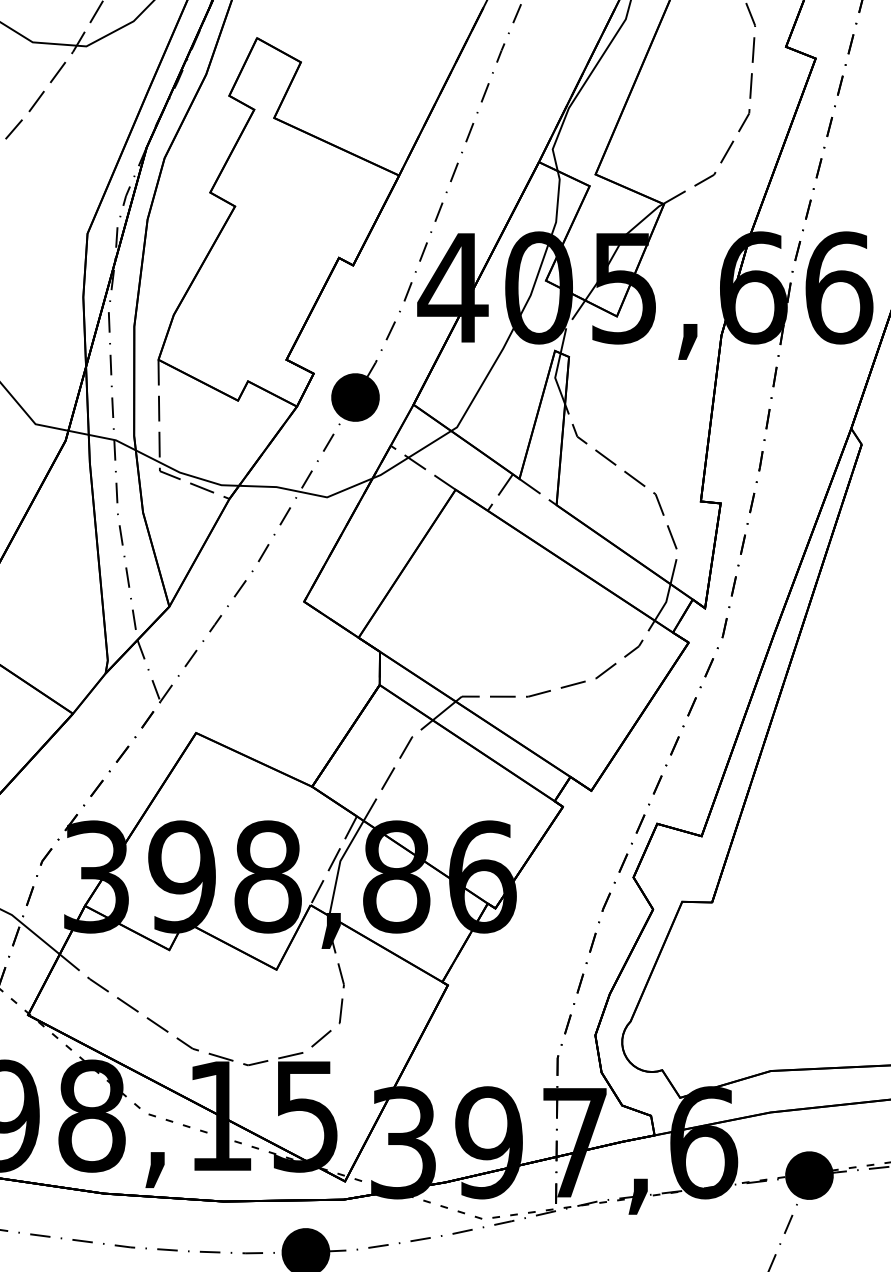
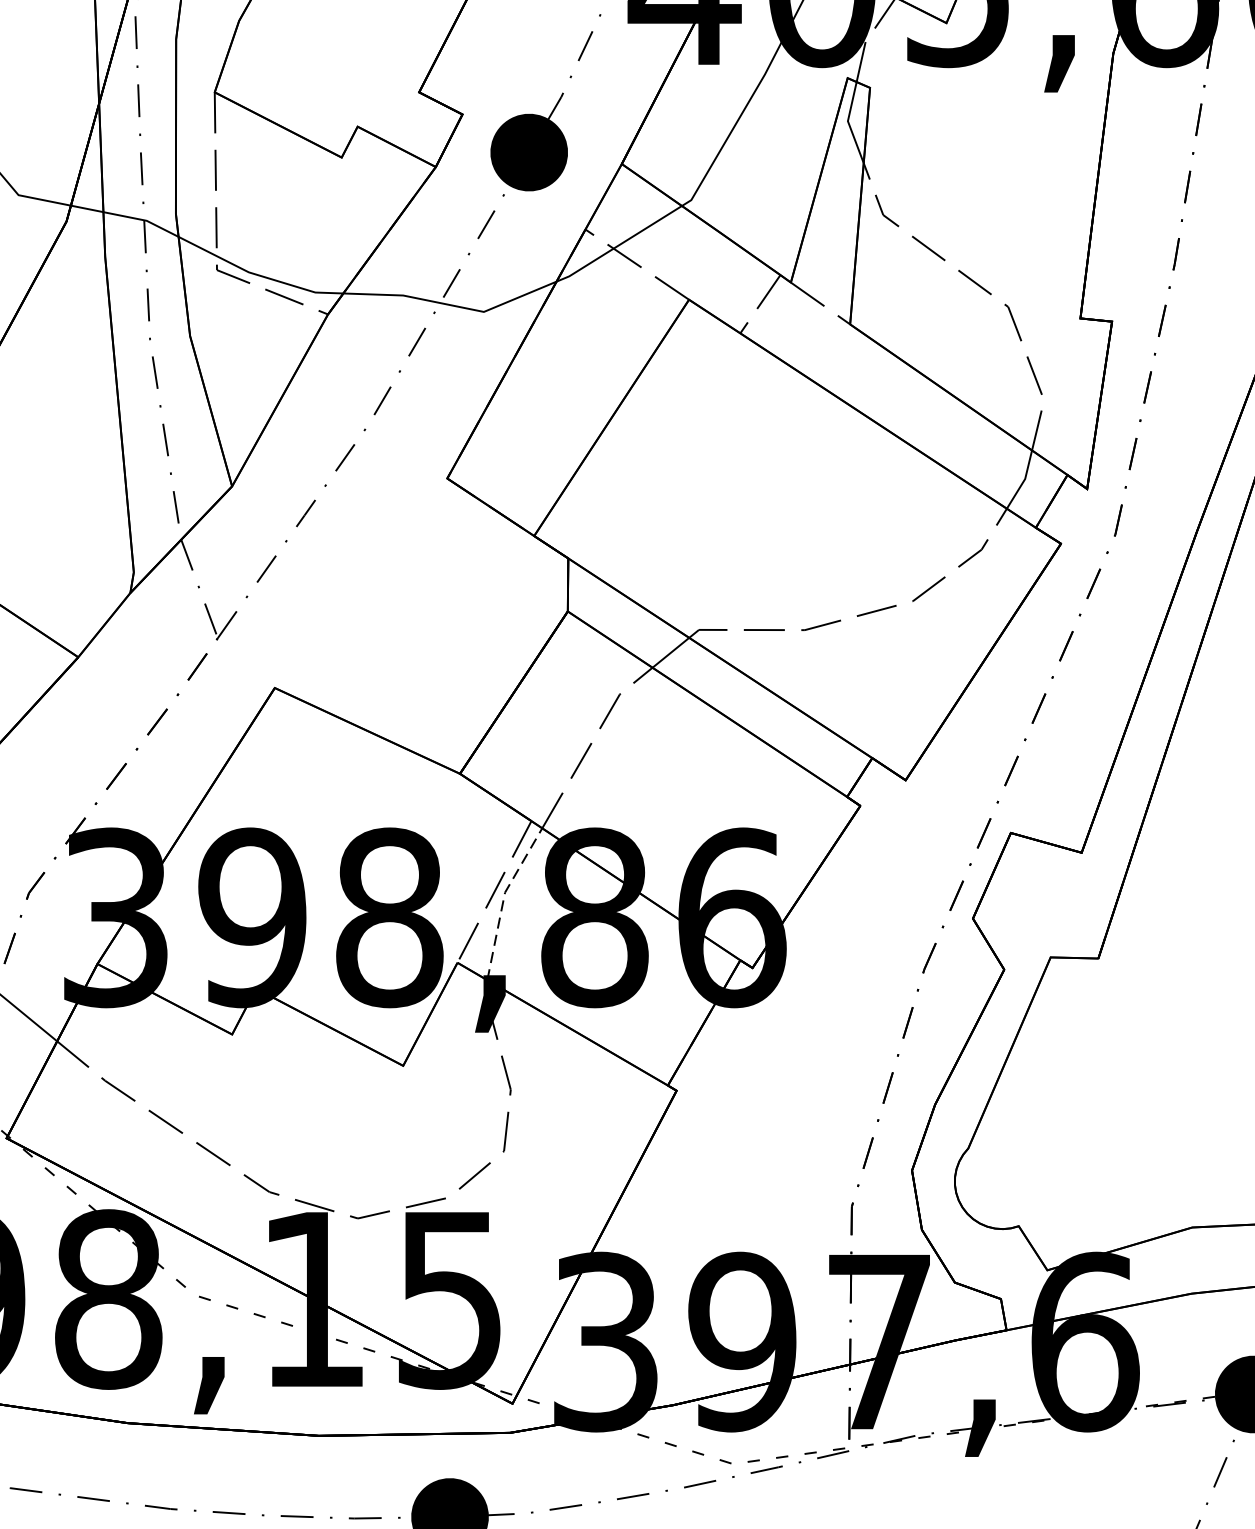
line: (339, 865) -> (503, 899), solid -> dashed

